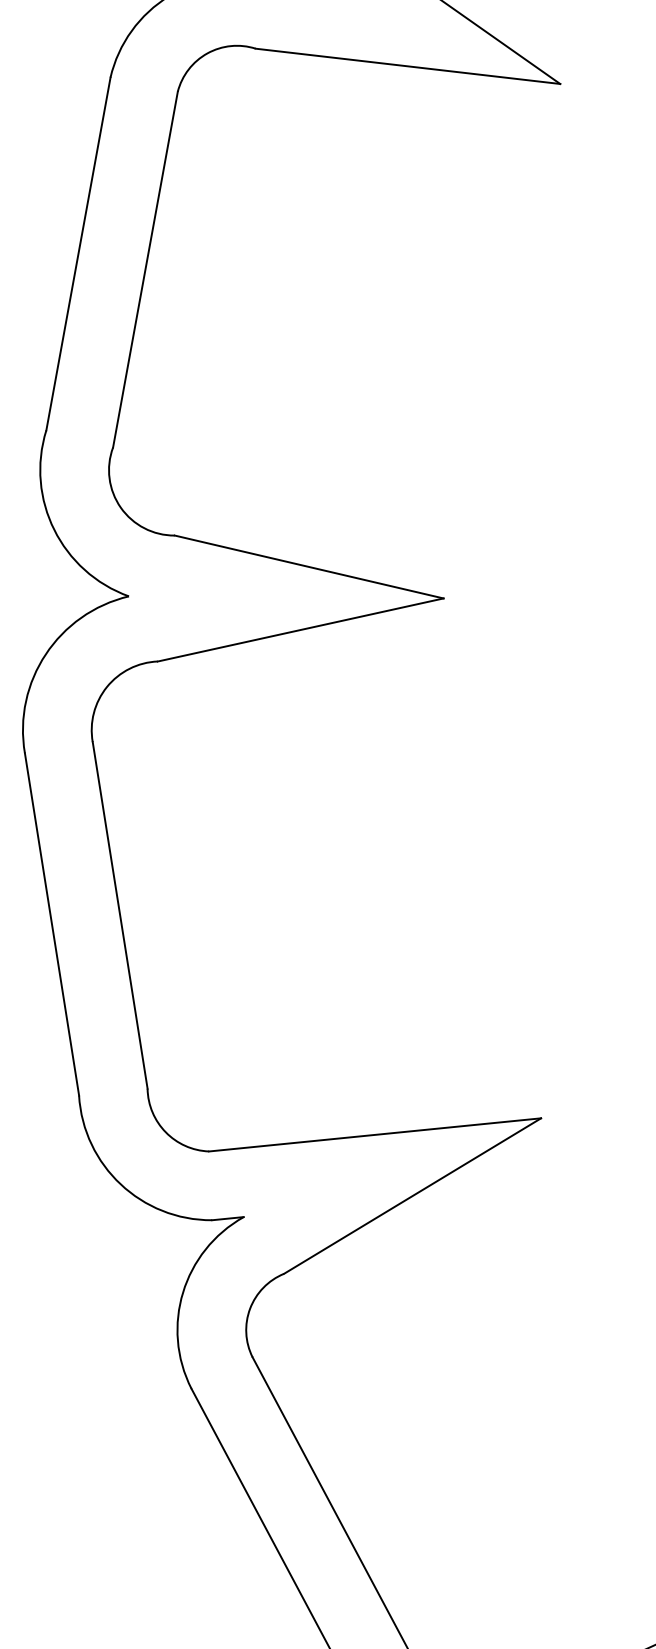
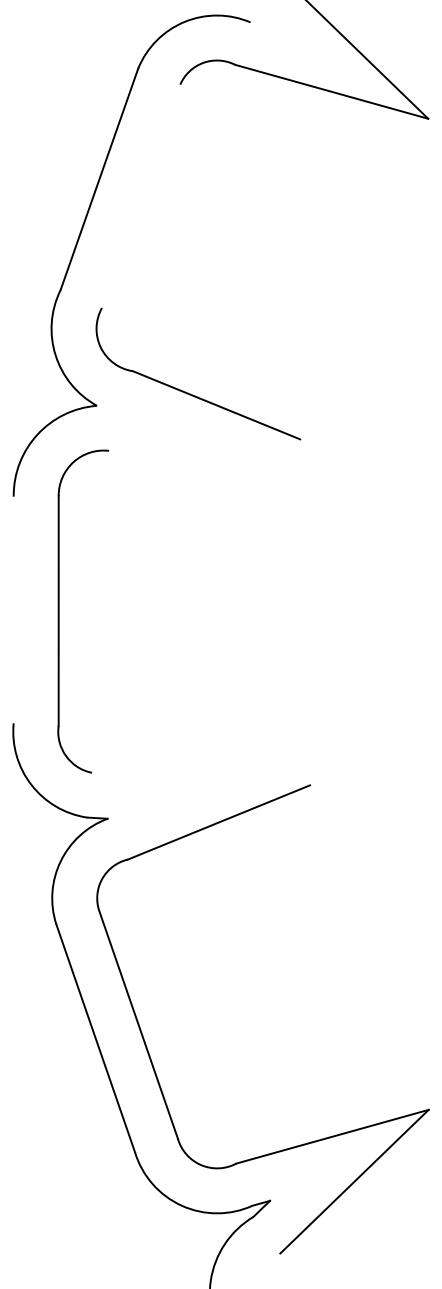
line: (145, 268) -> (141, 195), removed
line: (300, 629) -> (204, 444), removed
line: (51, 923) -> (13, 609), removed
line: (374, 1134) -> (200, 778), removed

